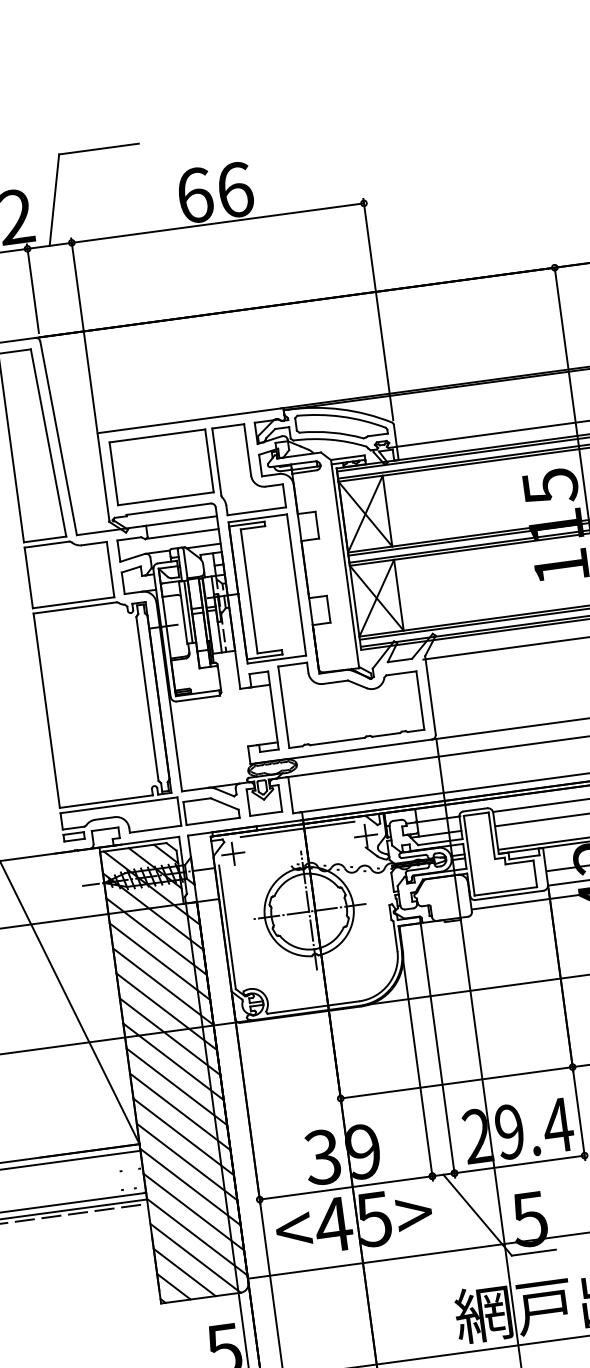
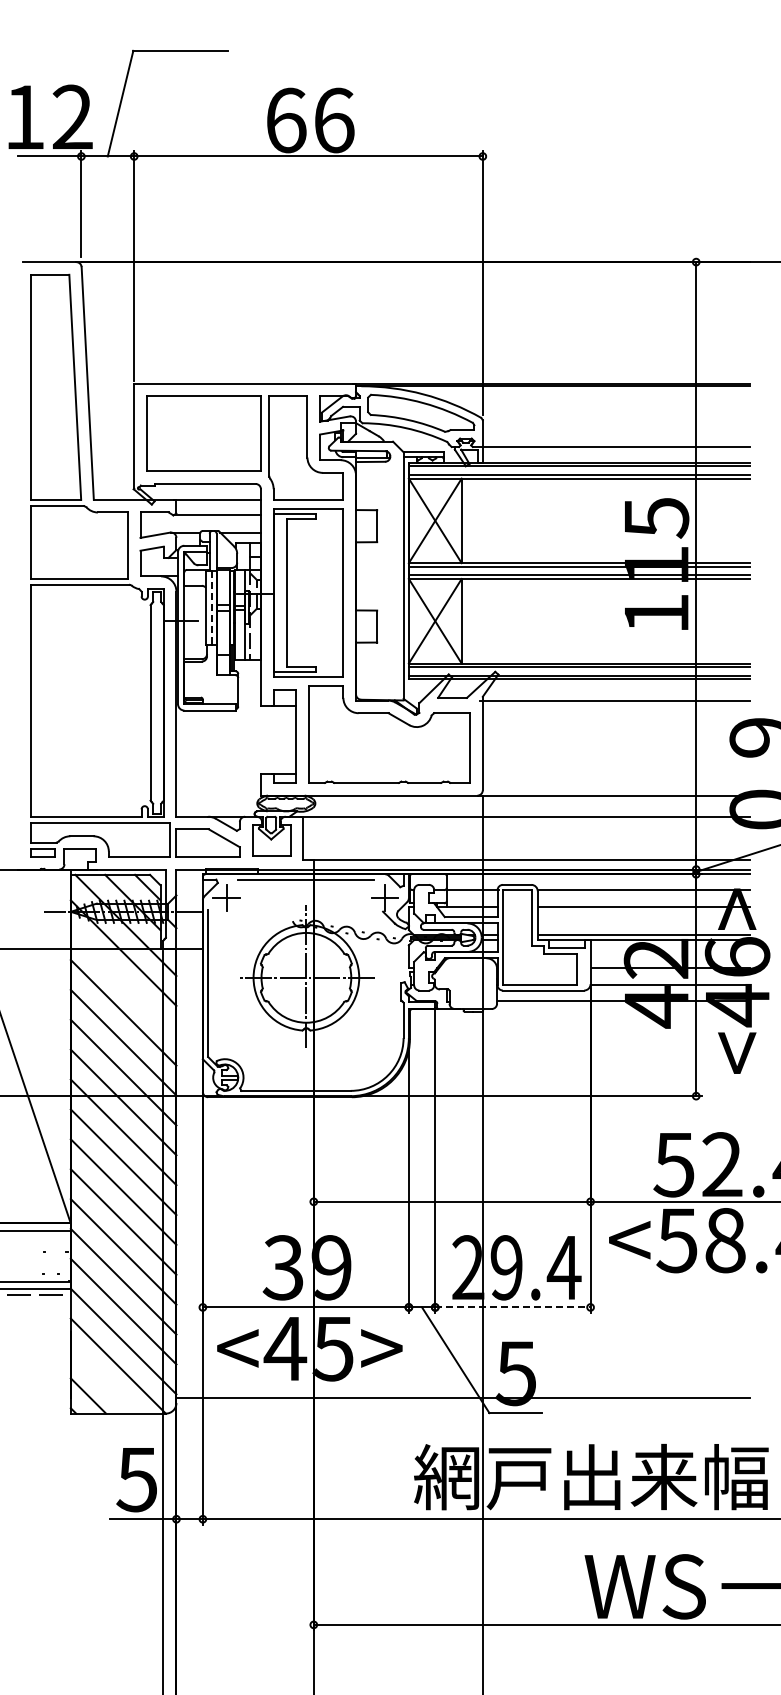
line: (188, 611) -> (212, 607), solid -> dashed
line: (156, 936) -> (123, 982), removed
line: (519, 1164) -> (512, 1307), solid -> dashed
line: (184, 1272) -> (103, 1380), removed

